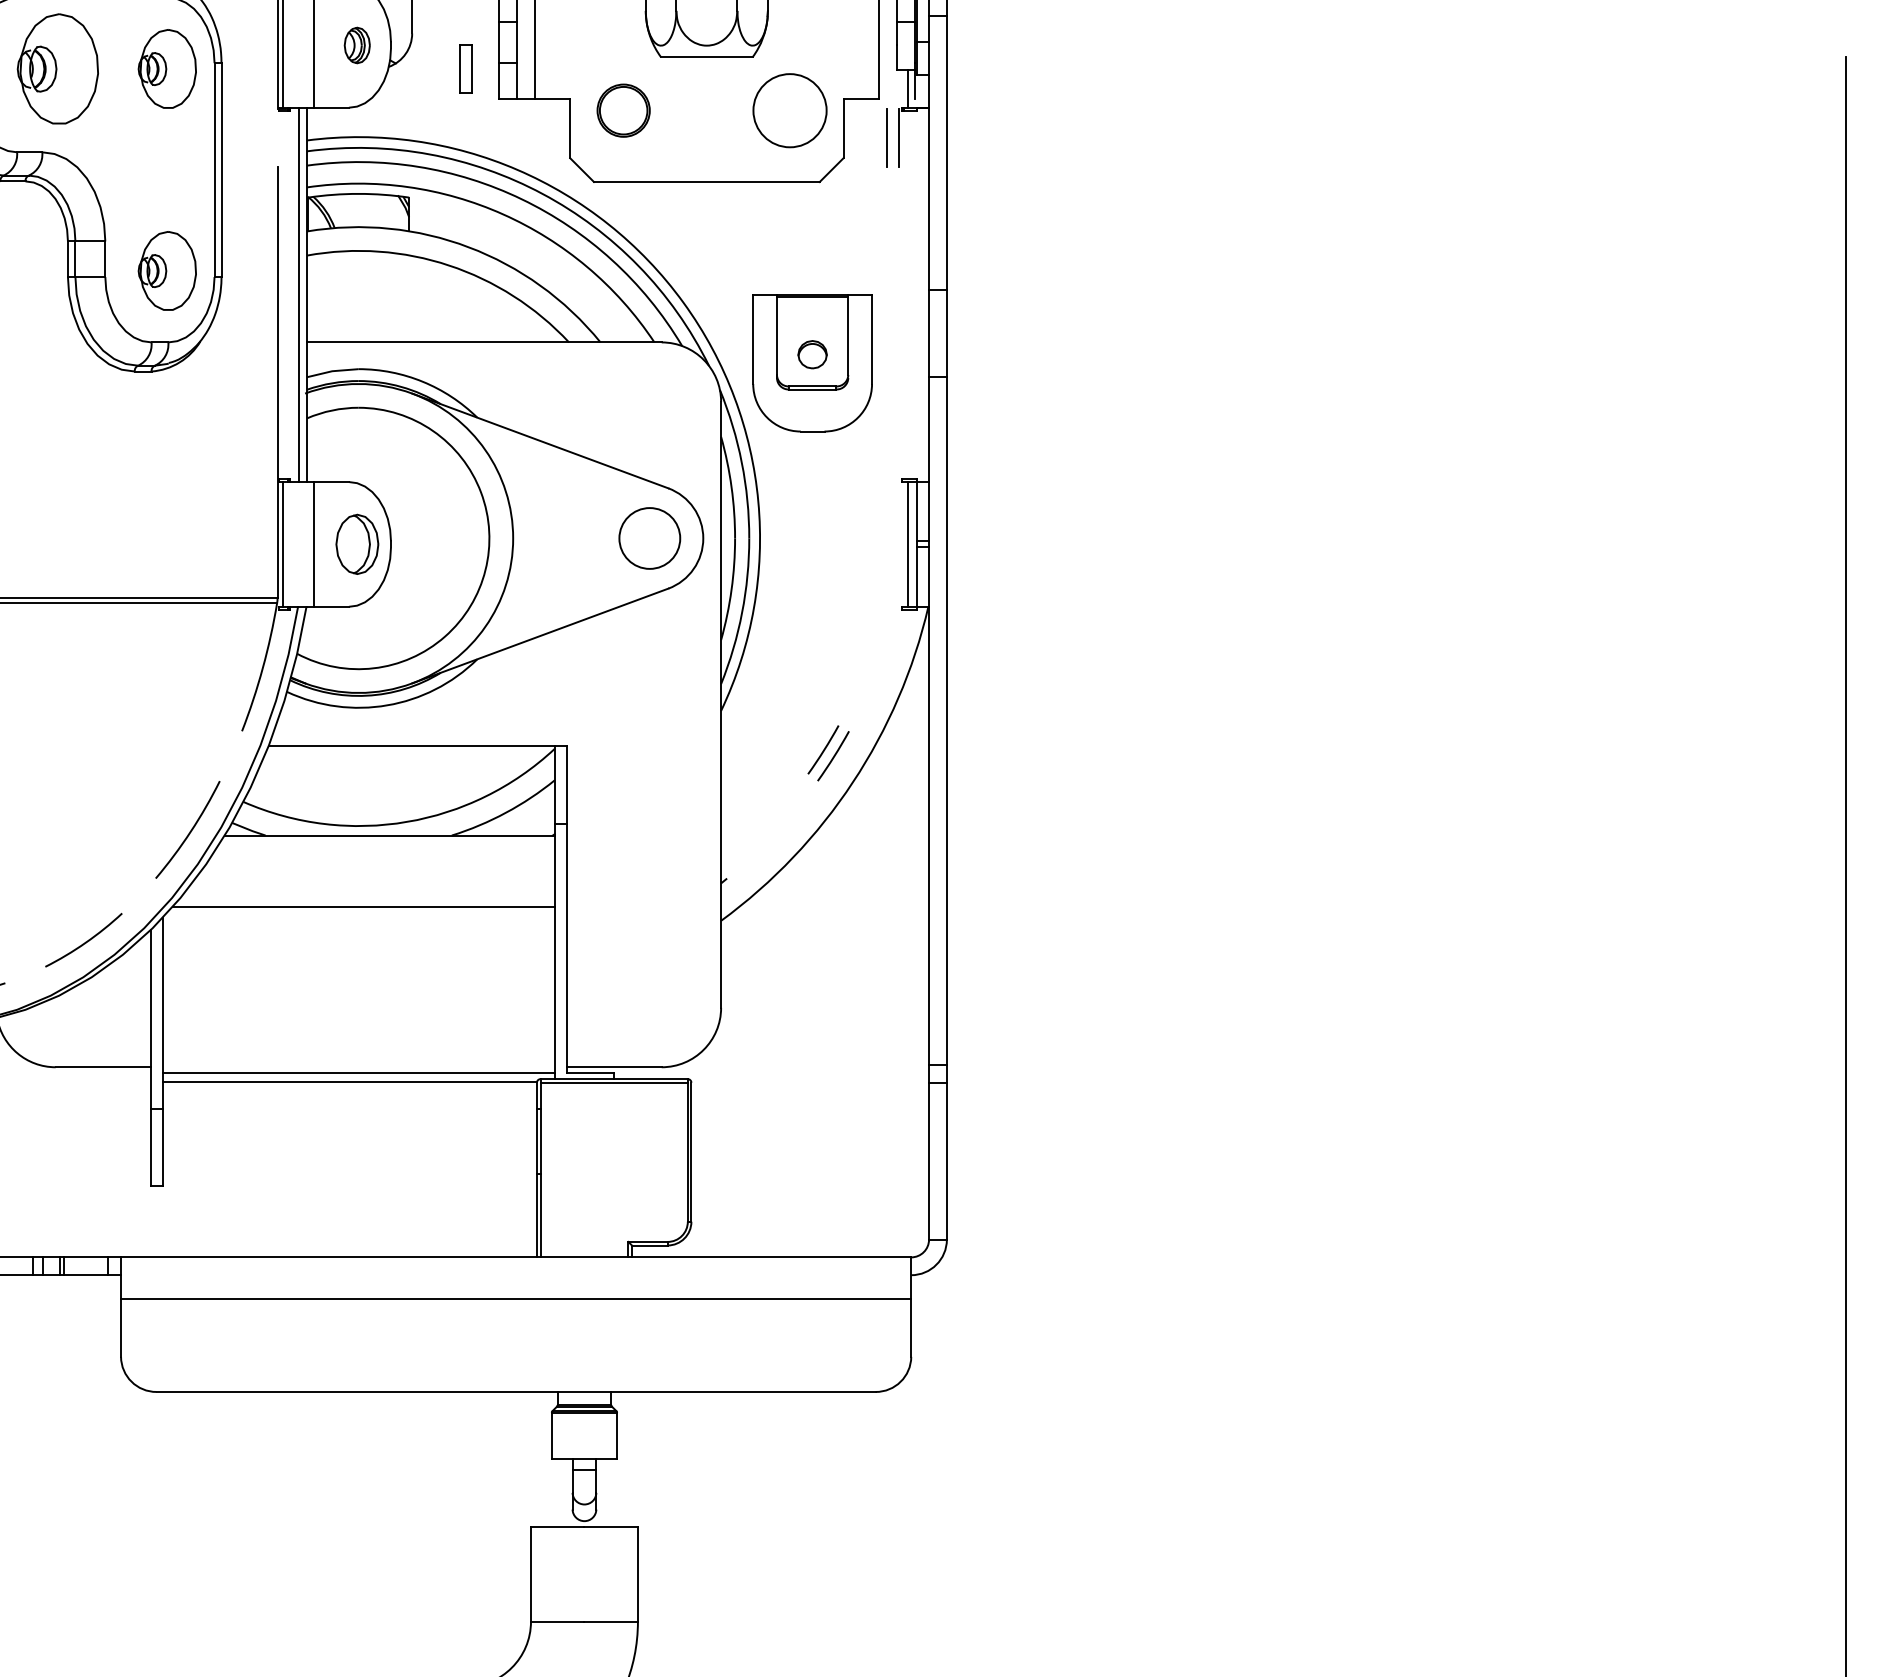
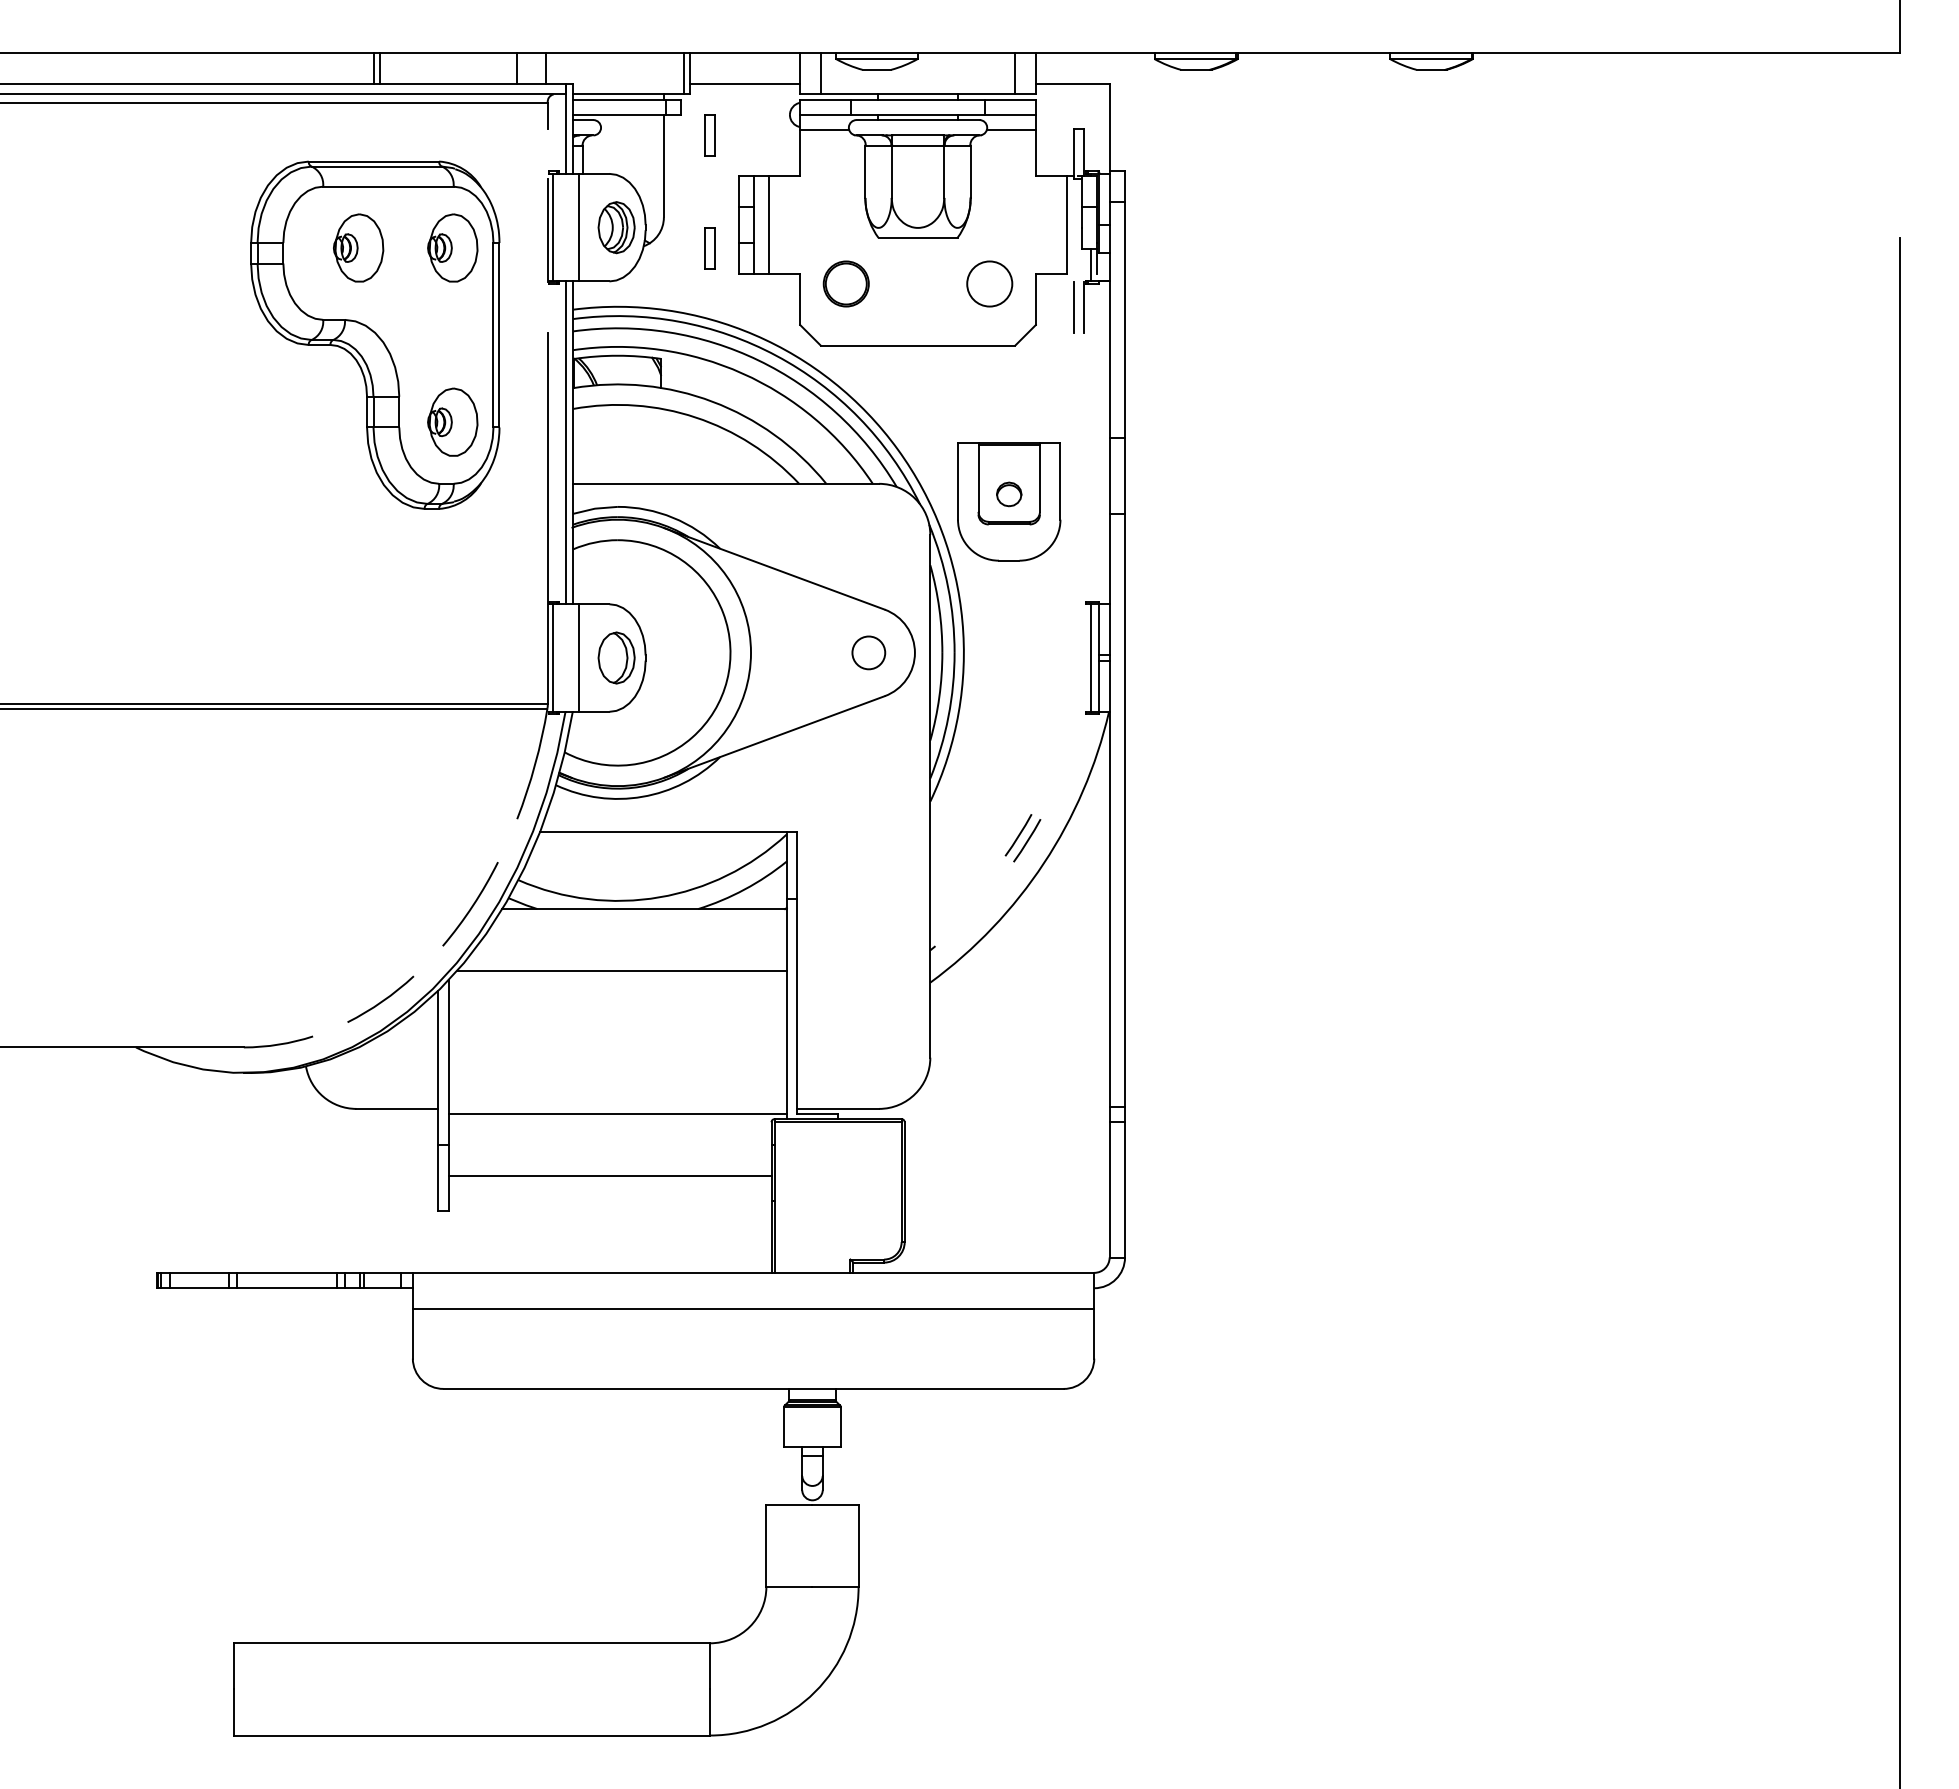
part: (357, 45) -> (616, 227), size x1.67
part: (58, 68) -> (358, 247), size x0.71
circle: (789, 110) -> (989, 283), size x0.71
circle: (649, 538) -> (868, 652), size x0.62
line: (349, 1081) -> (609, 1175), moved

